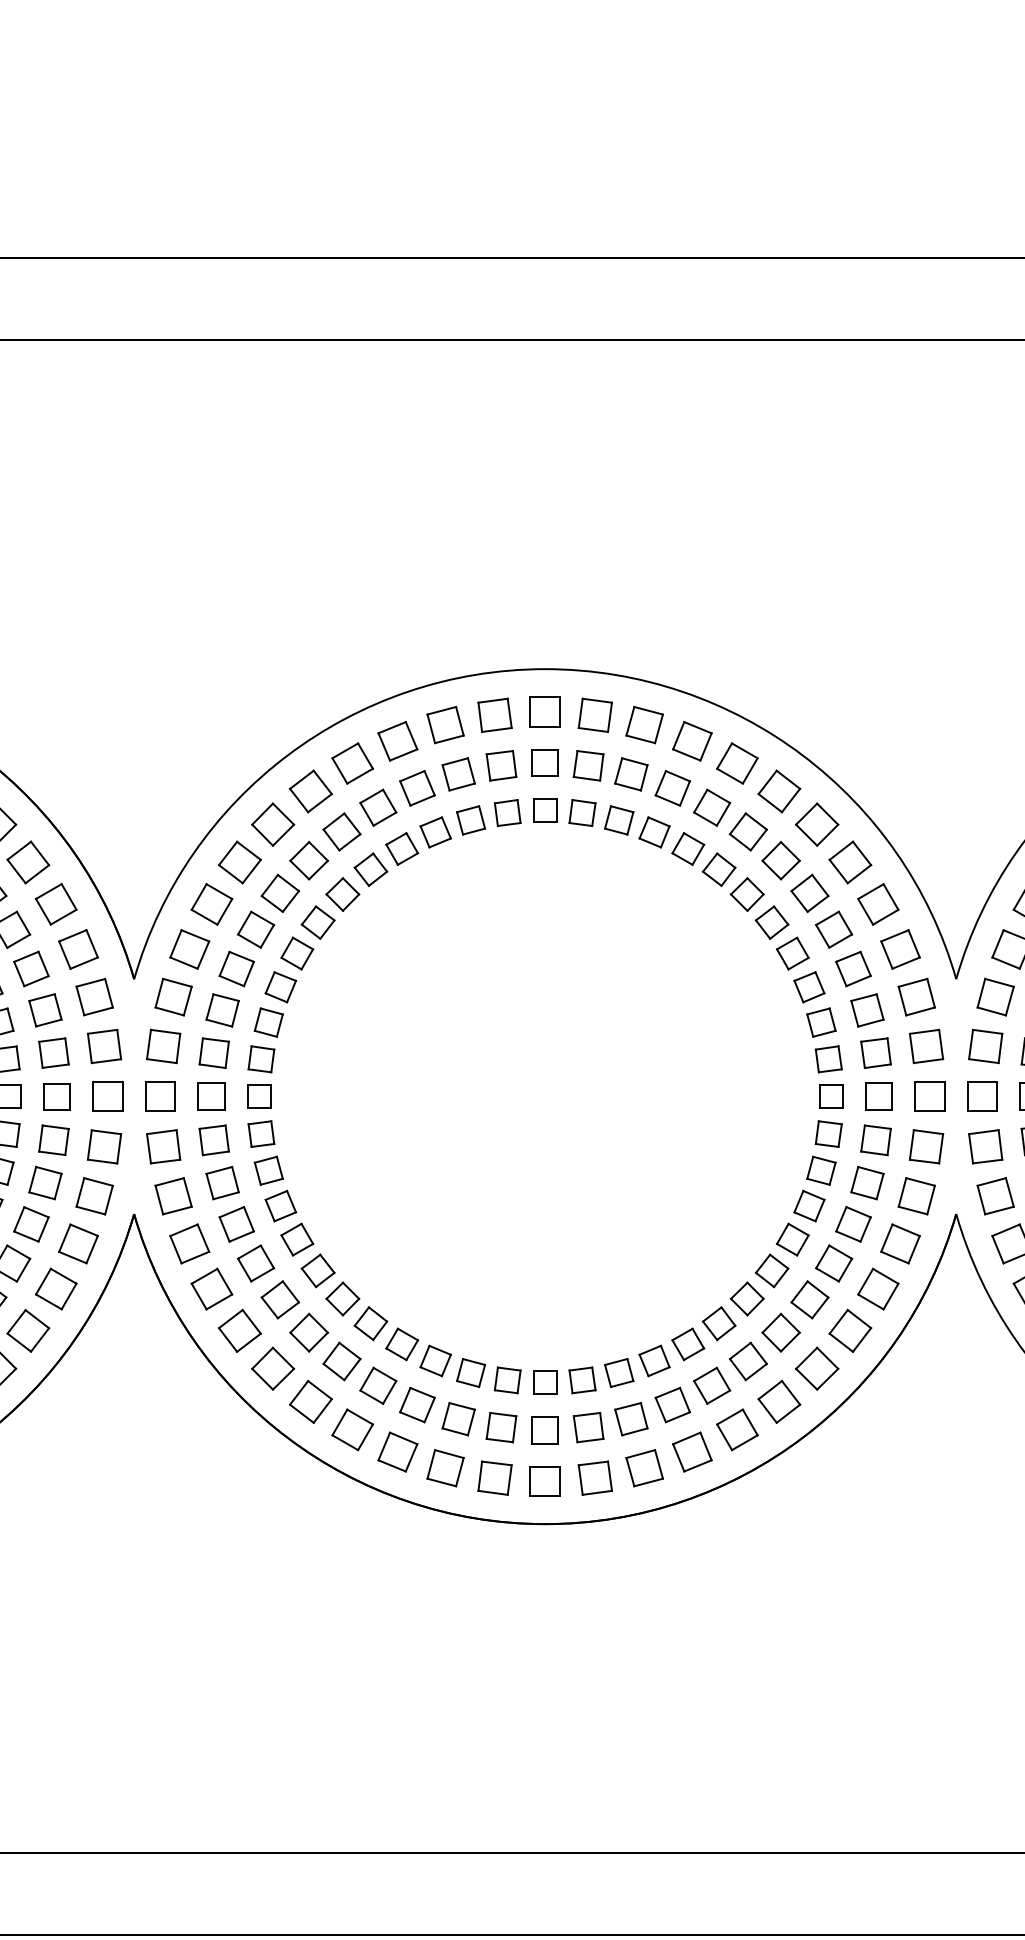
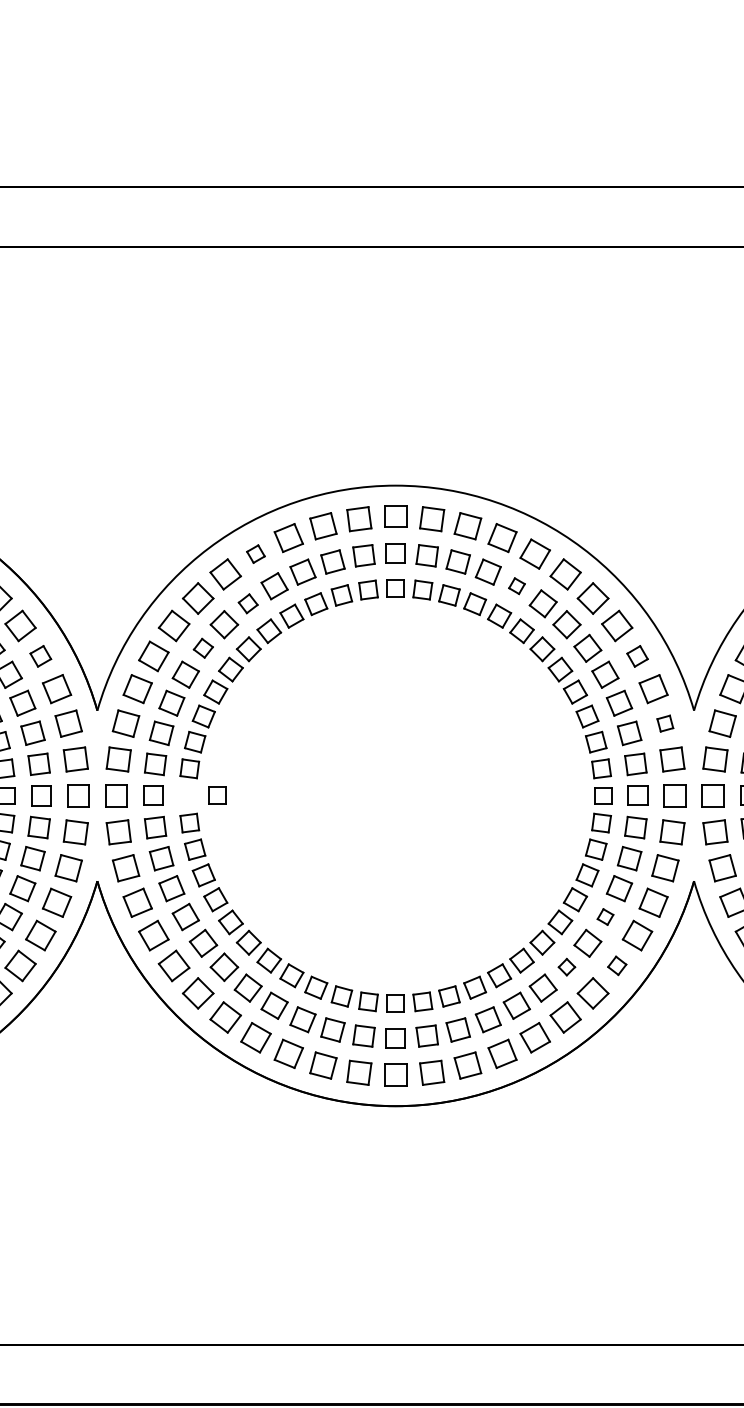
part: (352, 763) -> (255, 554), size x0.6
part: (712, 807) -> (517, 586), size x0.6
part: (341, 831) -> (247, 603), size x0.7
part: (279, 892) -> (202, 647), size x0.7
part: (55, 904) -> (40, 656), size x0.7
part: (878, 904) -> (637, 656), size x0.7
part: (916, 996) -> (665, 723), size x0.6
part: (259, 1096) -> (217, 795), moved
part: (834, 1263) -> (605, 917), size x0.6
part: (850, 1330) -> (617, 965), size x0.6
part: (780, 1332) -> (566, 967), size x0.6

